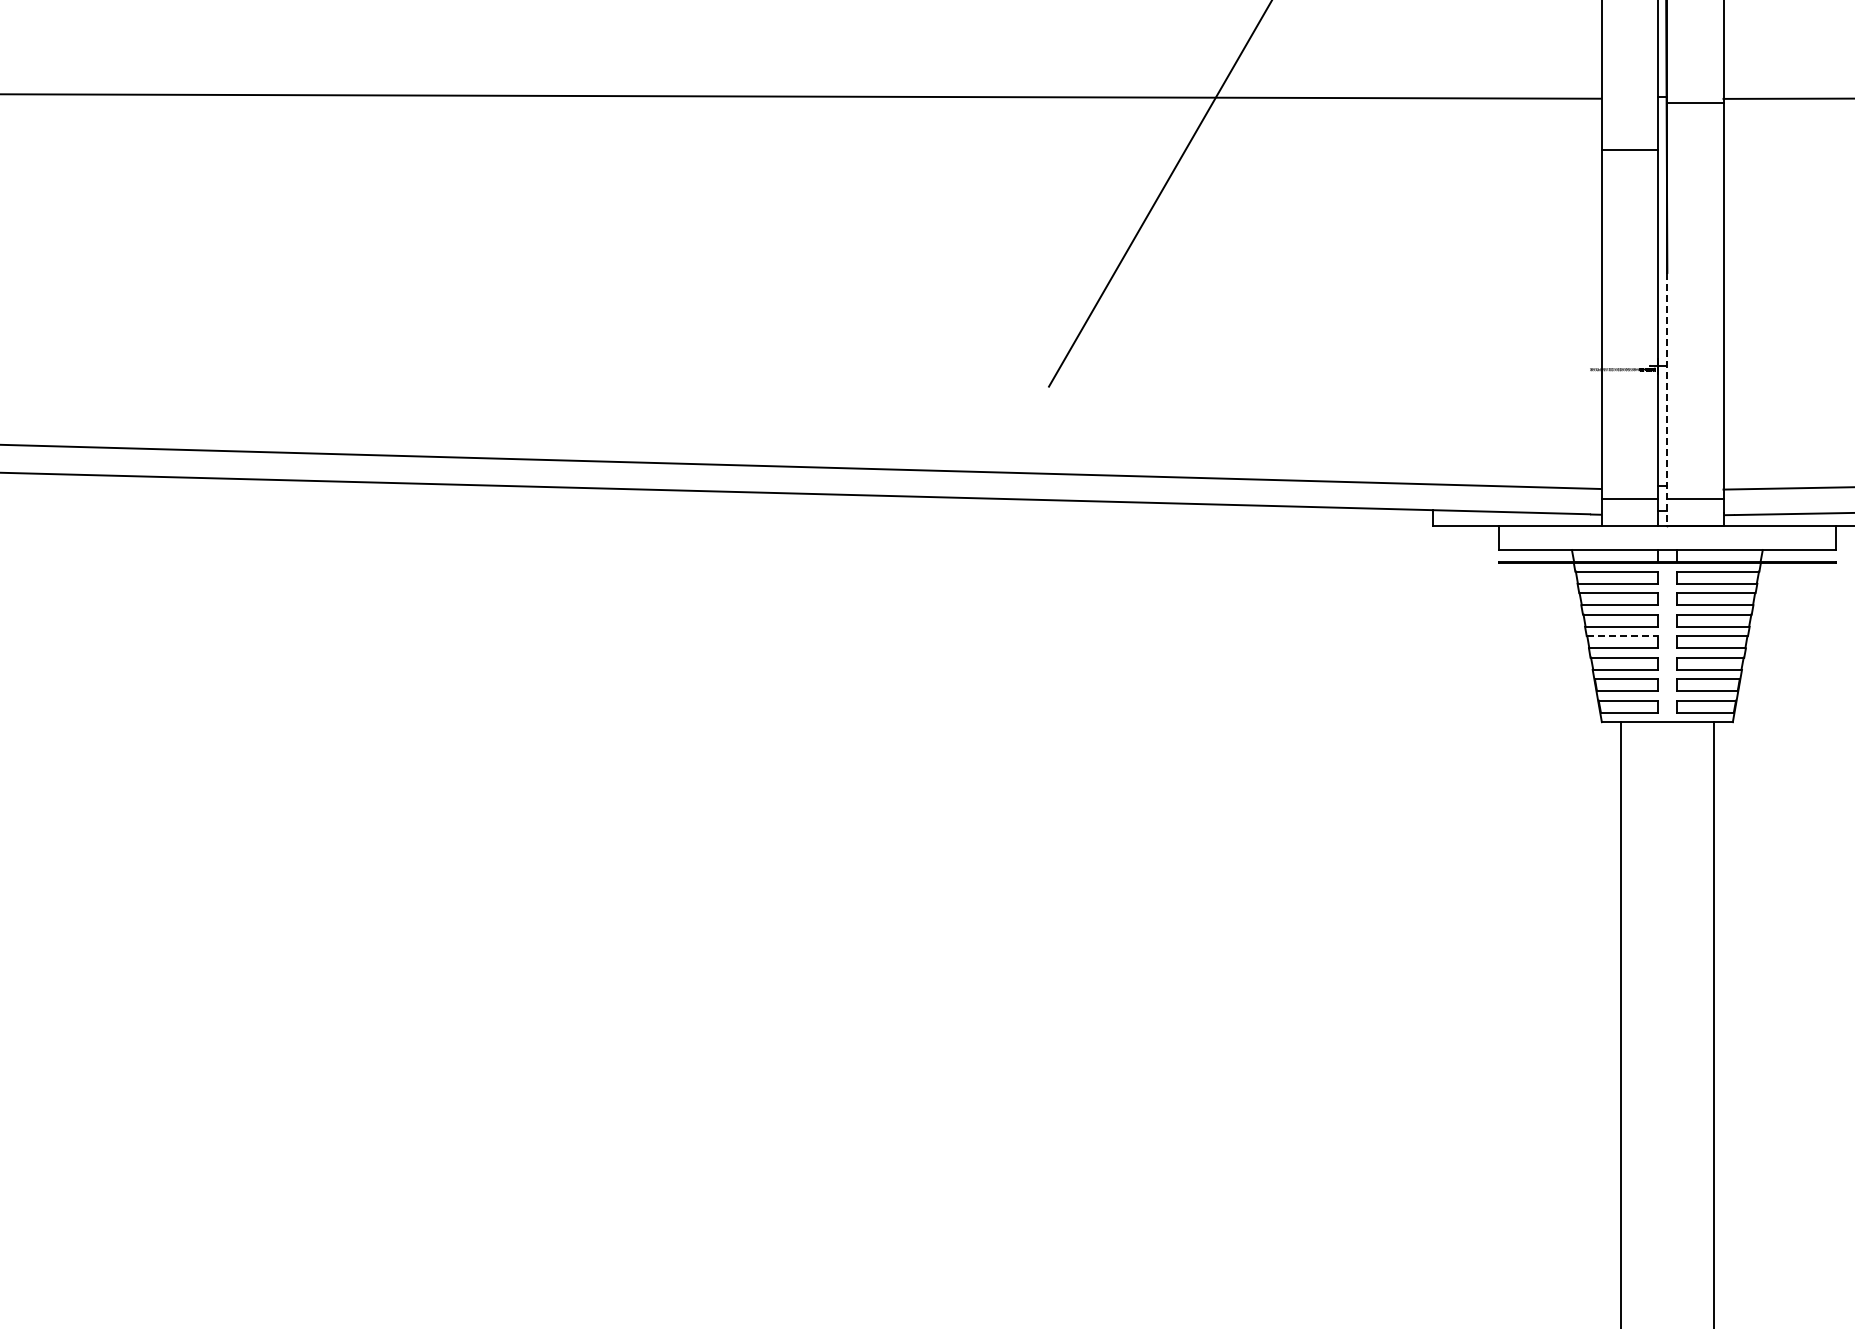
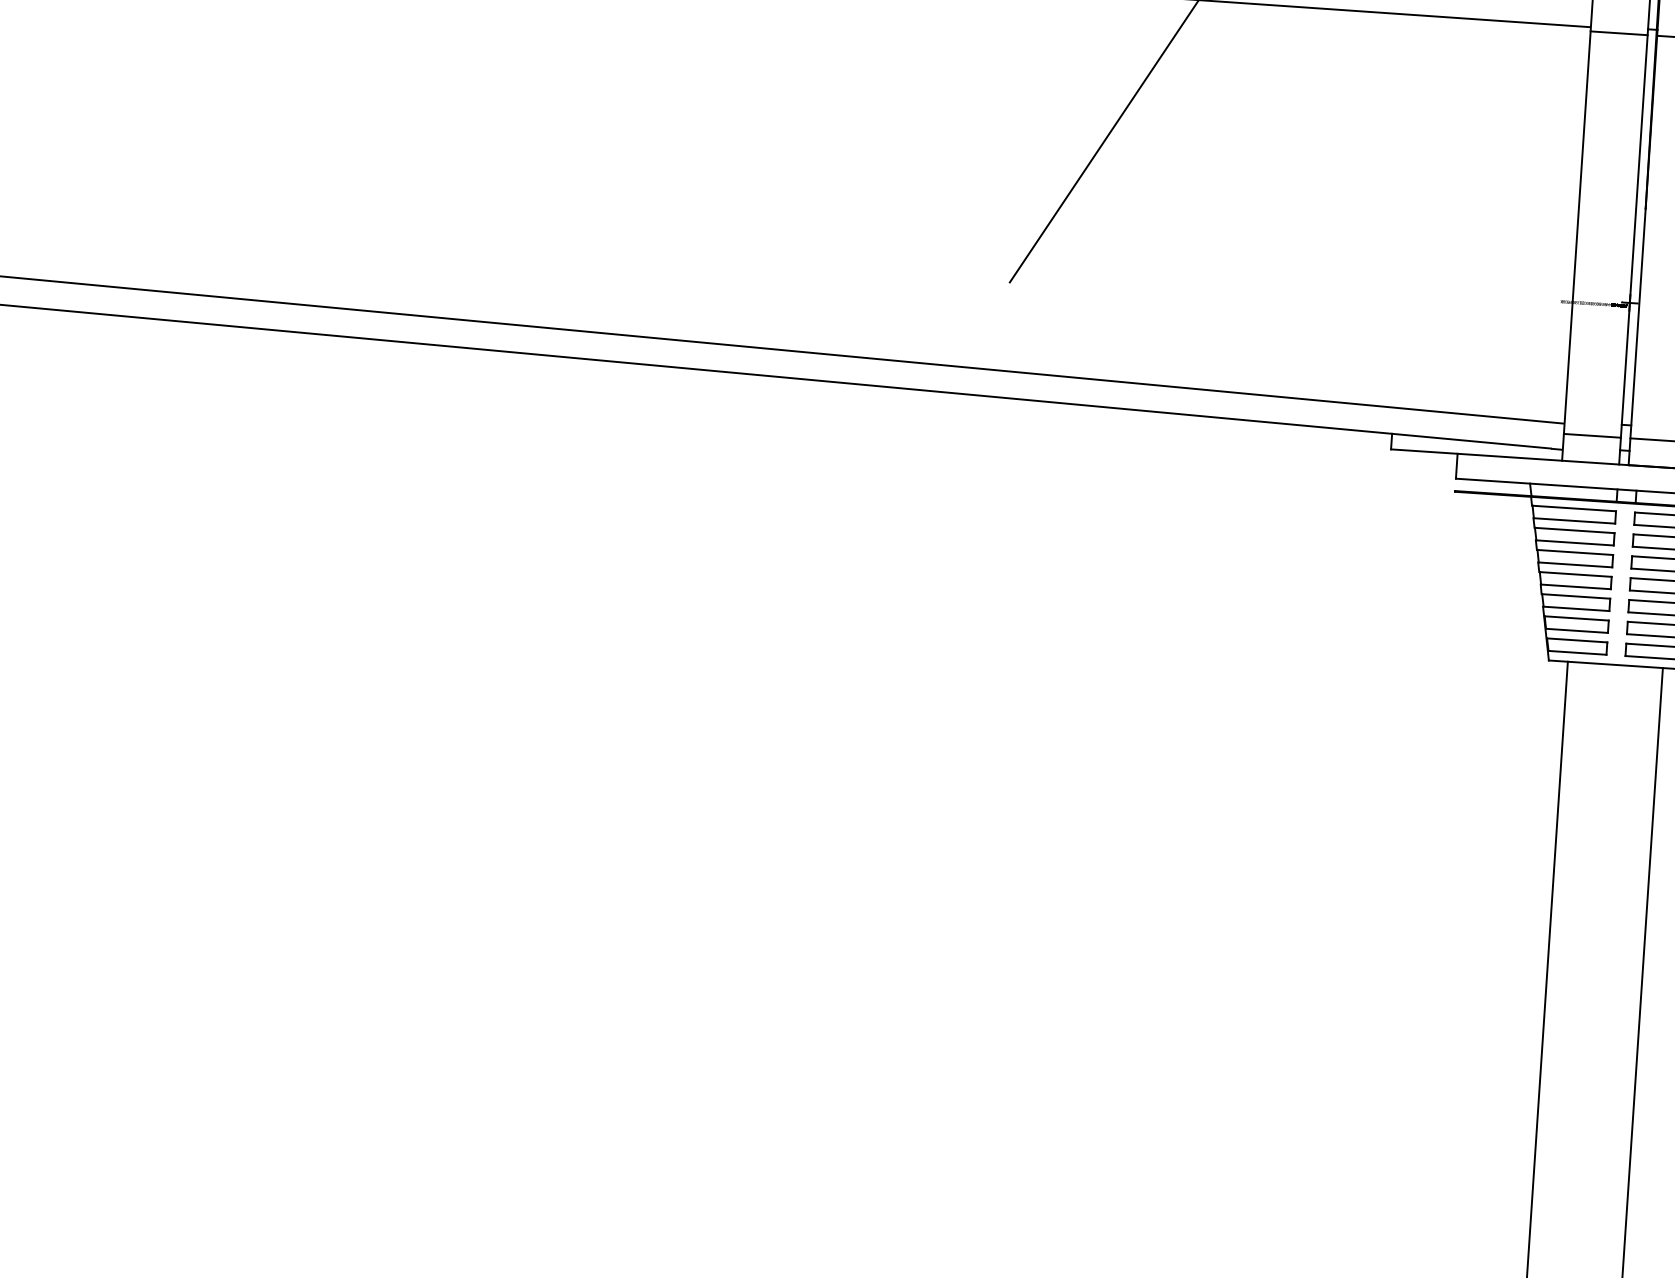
line: (1629, 149) -> (1618, 32), moved
line: (1667, 399) -> (1637, 337), dashed -> solid
line: (1623, 636) -> (1576, 574), dashed -> solid

